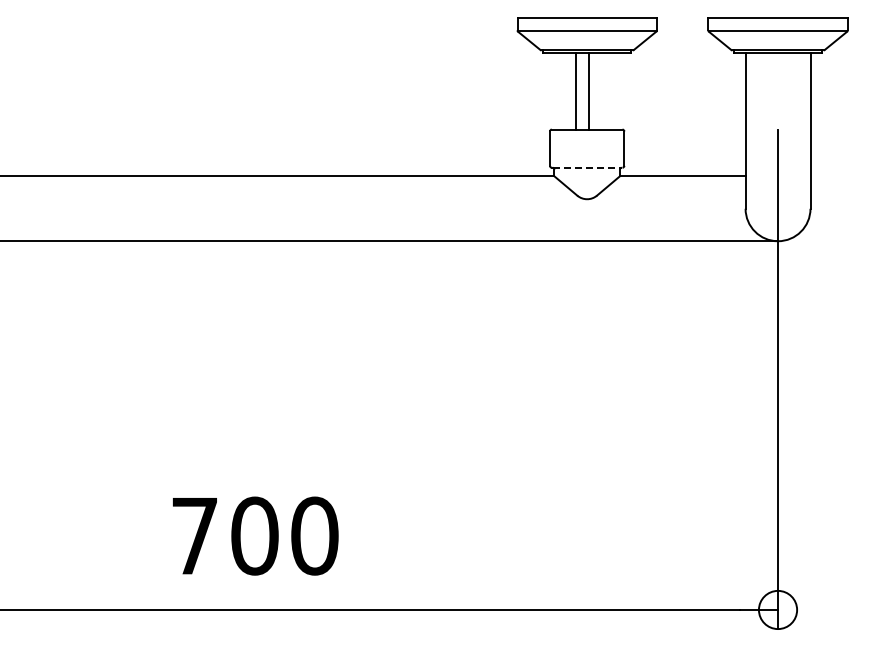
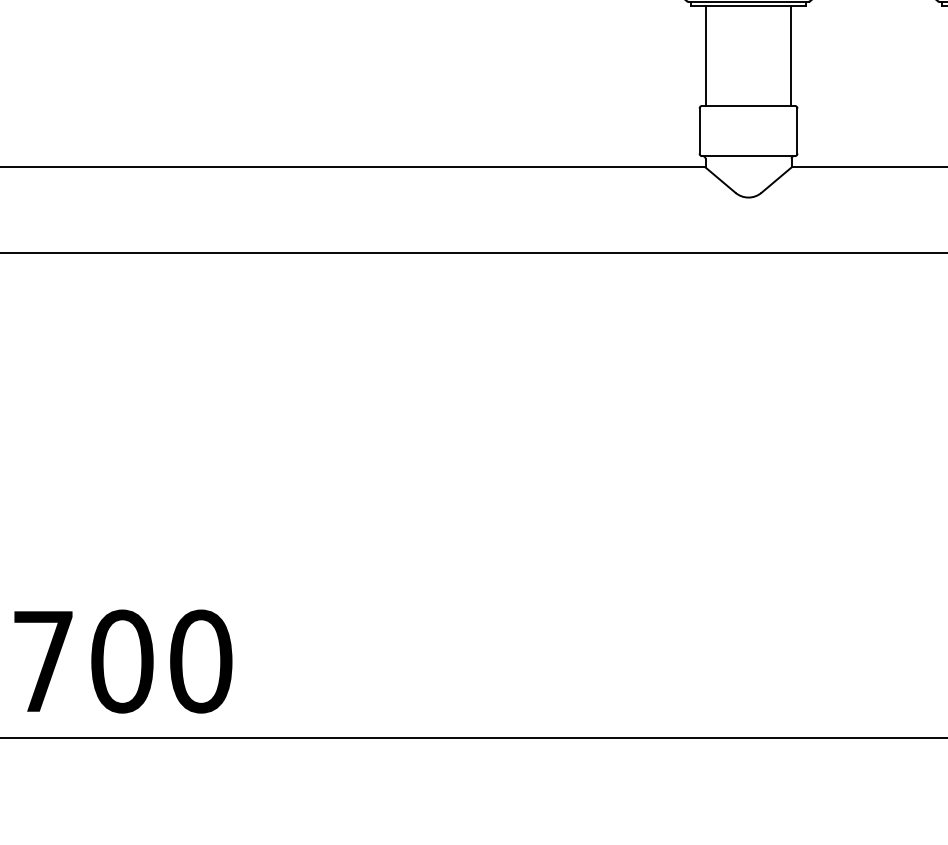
line: (575, 91) -> (705, 55), moved
line: (588, 91) -> (791, 55), moved
line: (587, 167) -> (748, 155), dashed -> solid
text: (255, 535) -> (123, 660), moved

